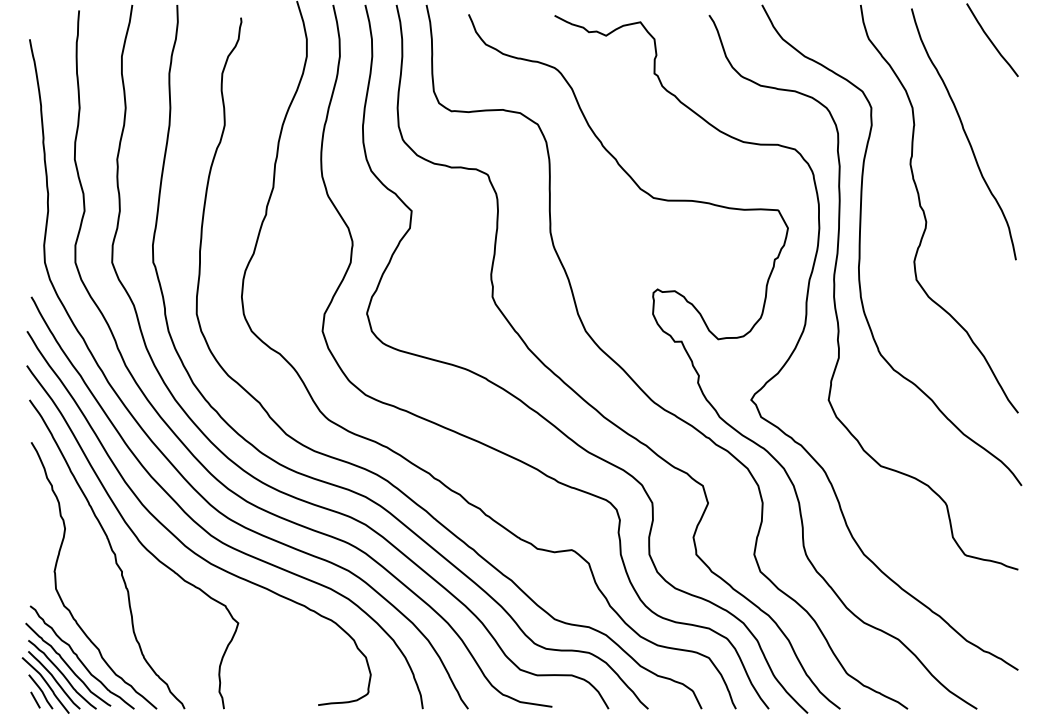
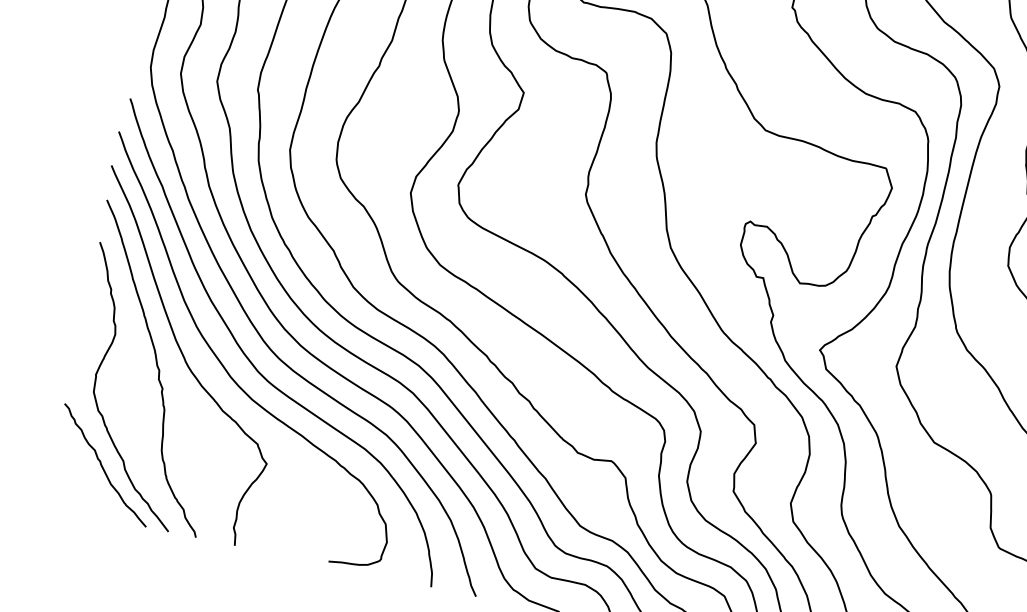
part: (66, 667) -> (87, 471), removed

